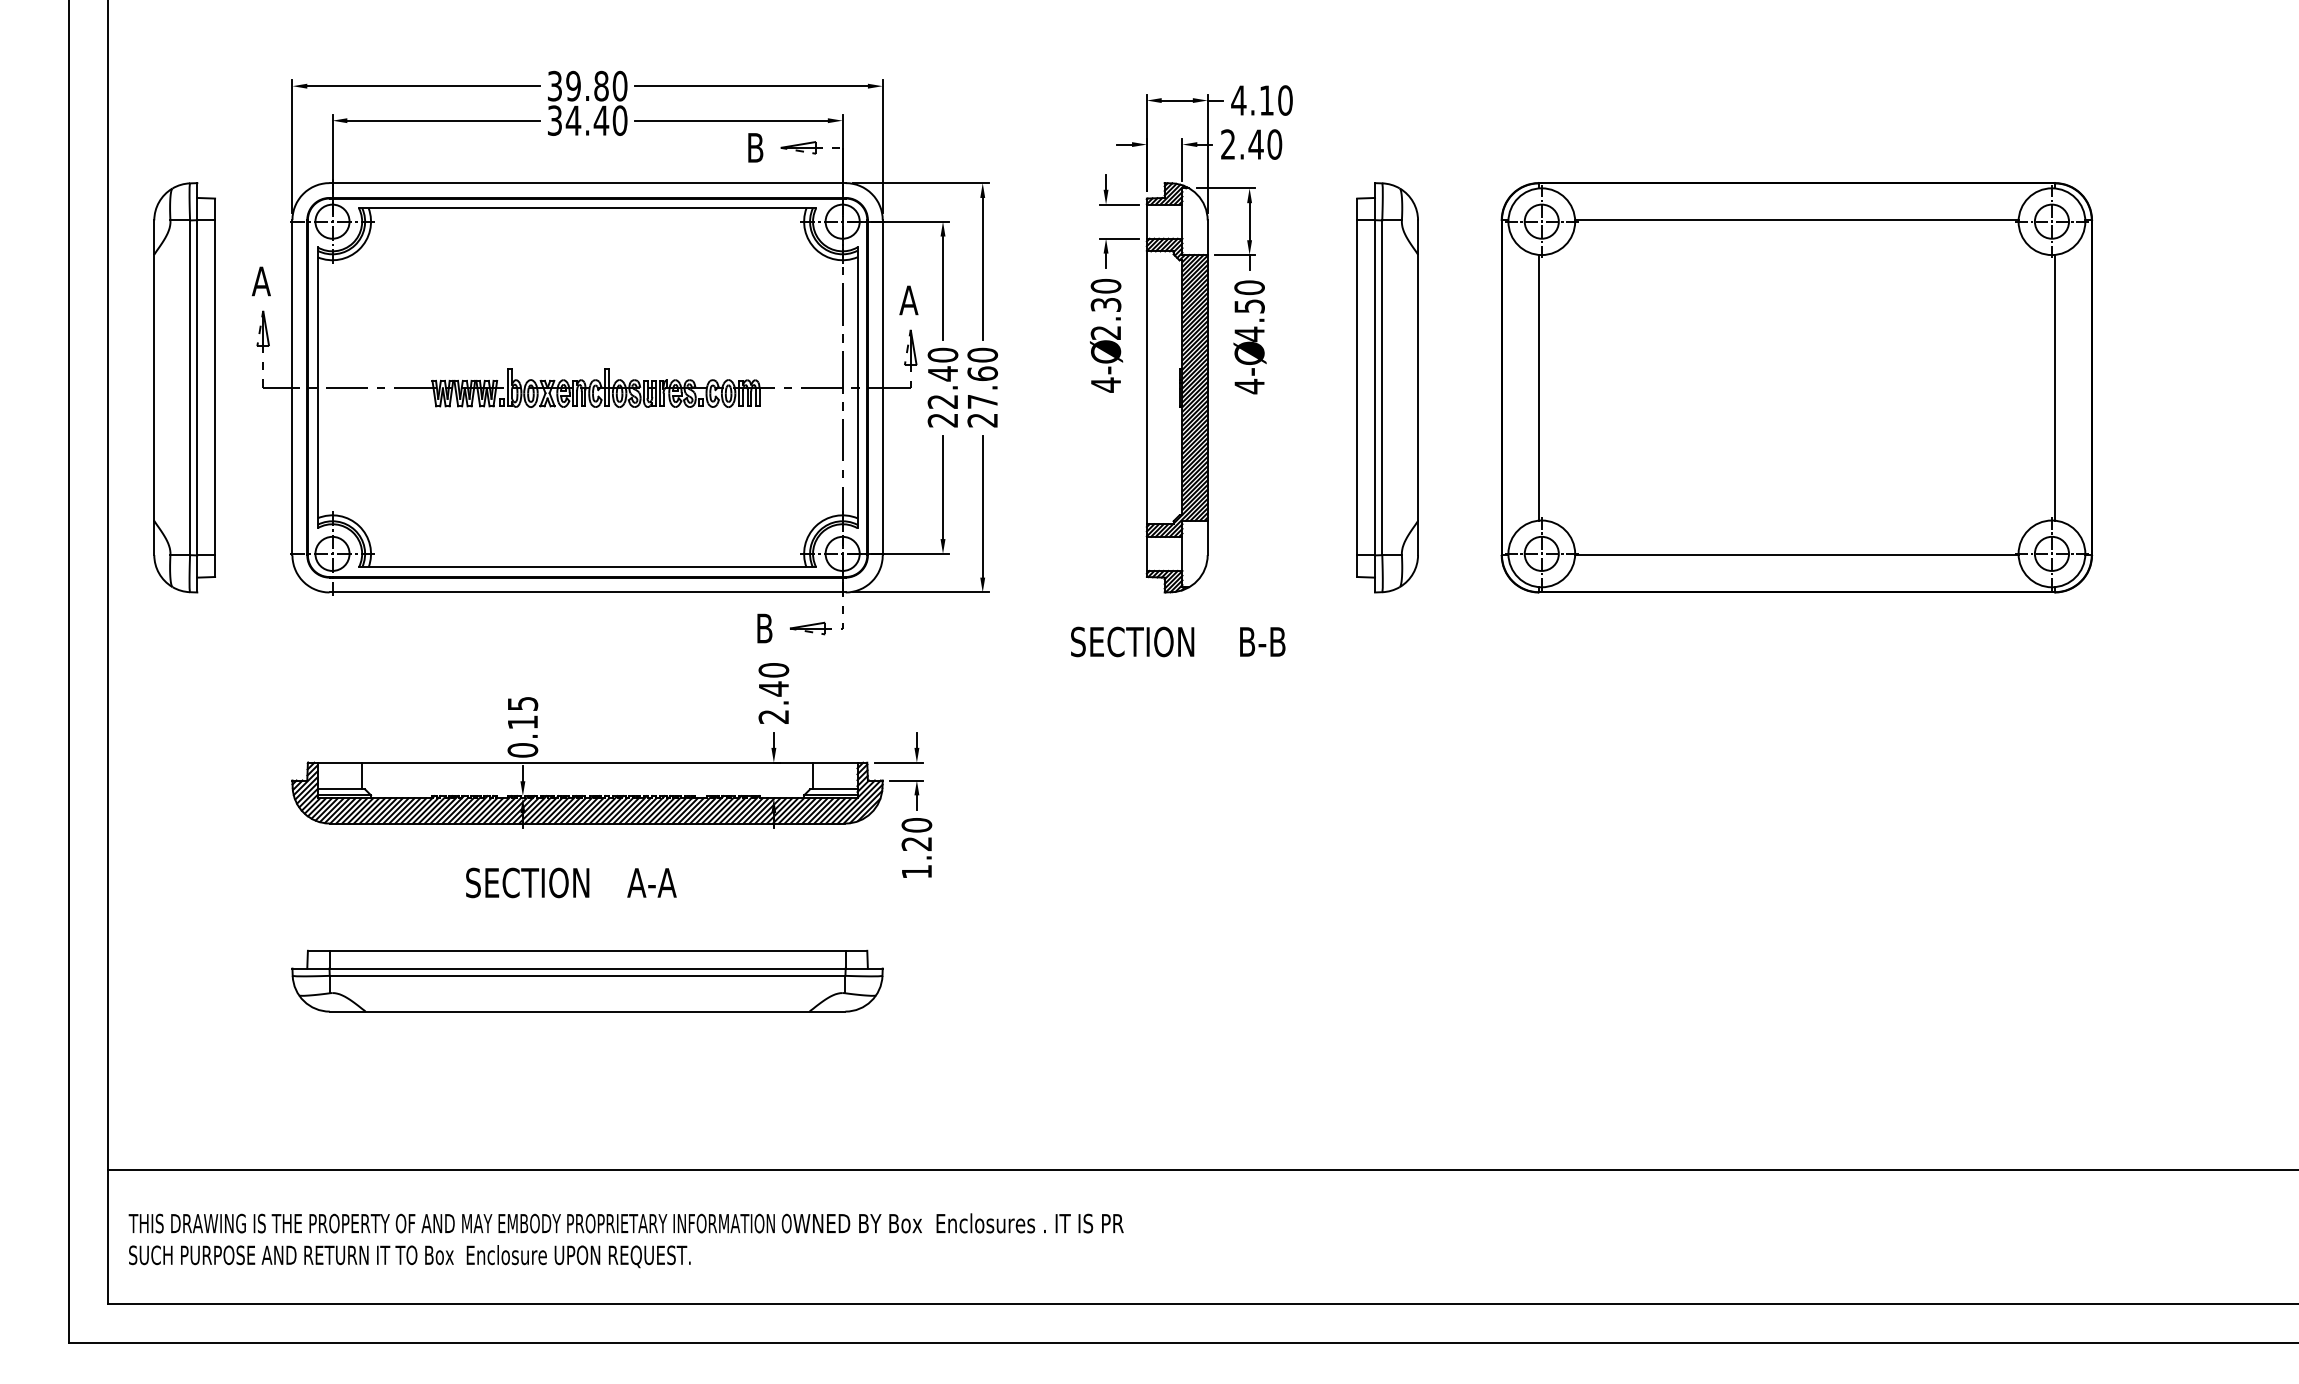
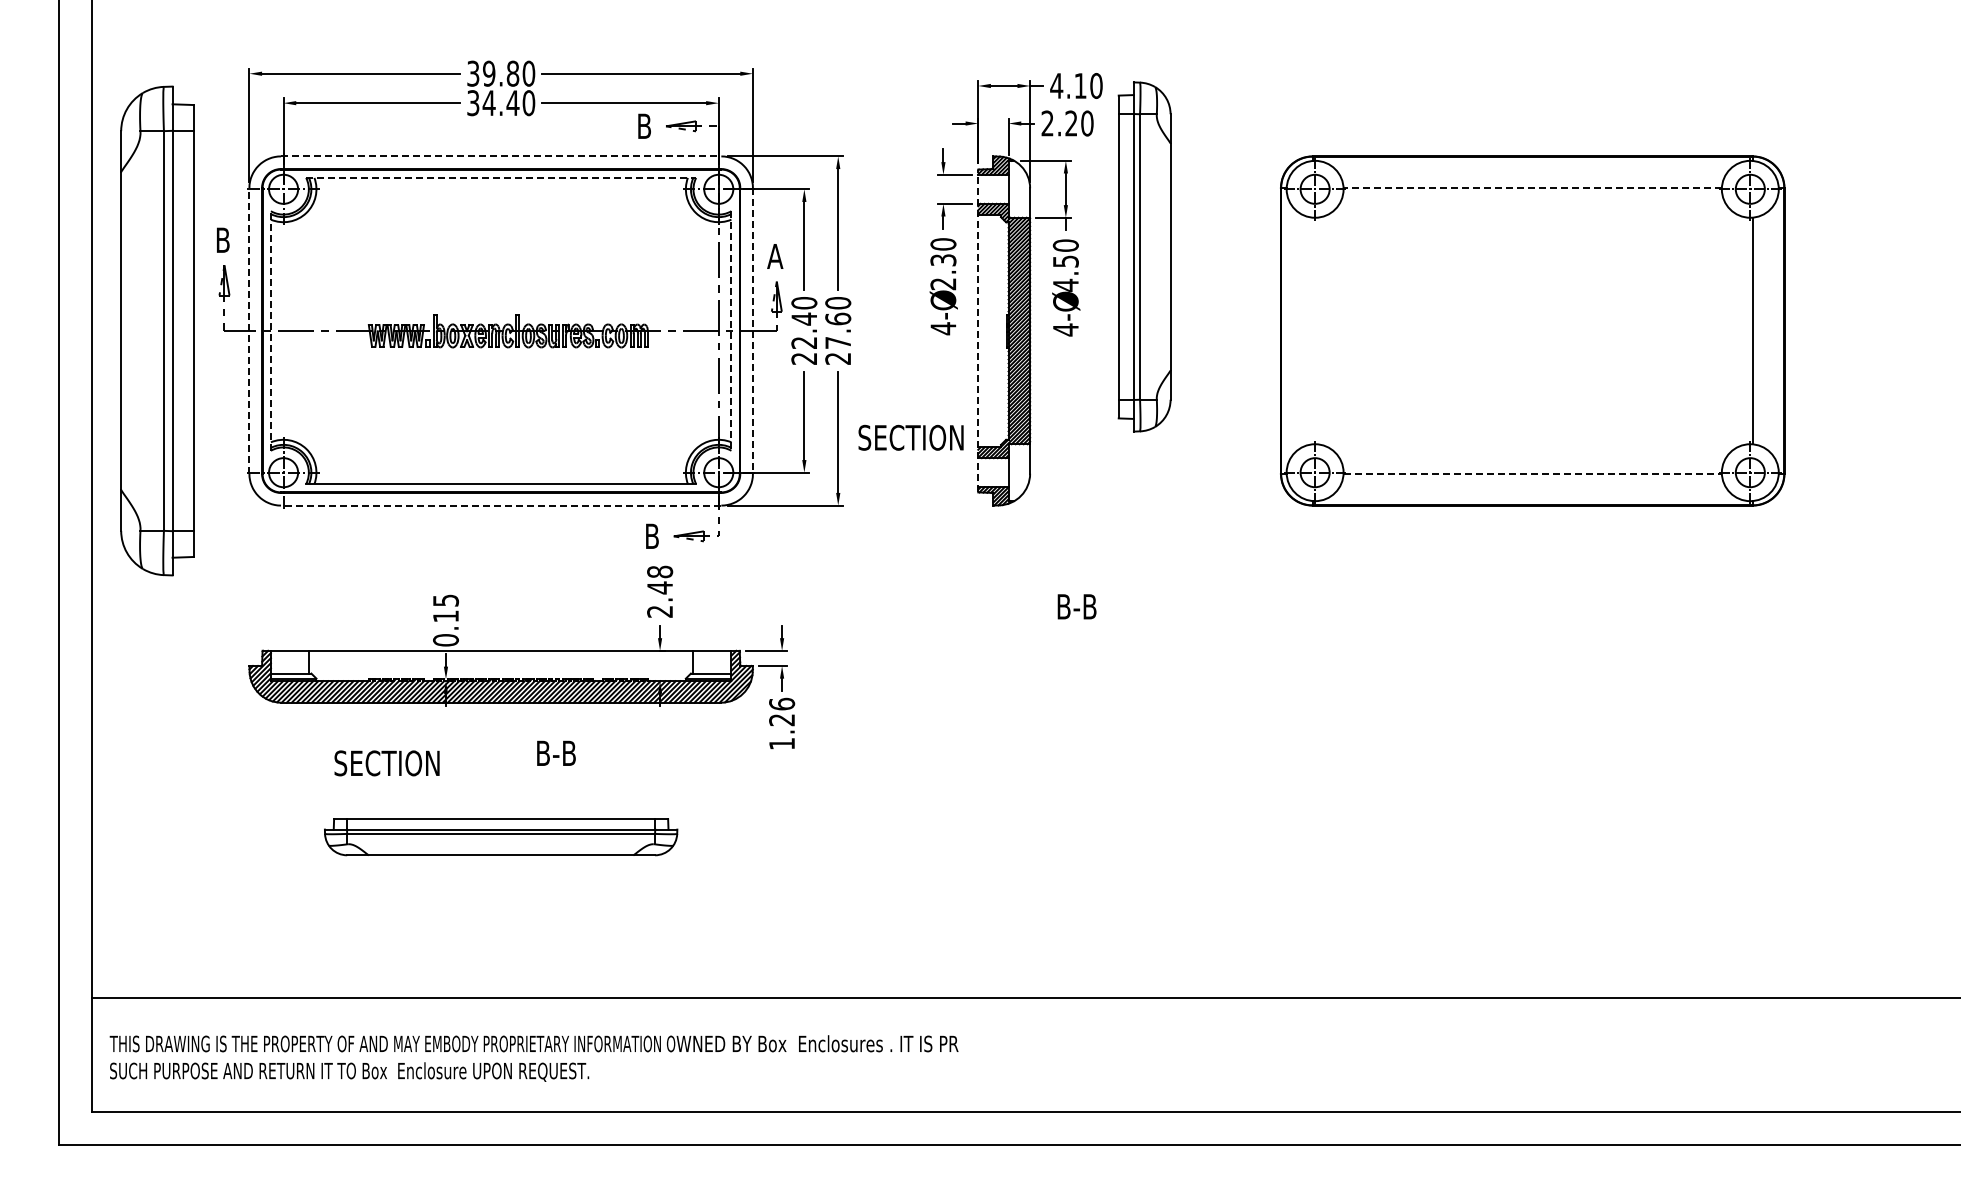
text: (1256, 144) -> (1071, 123), 2.40 -> 2.20
line: (587, 183) -> (501, 156), solid -> dashed
line: (587, 207) -> (501, 177), solid -> dashed
line: (1796, 220) -> (1532, 188), solid -> dashed
text: (260, 280) -> (222, 239), A -> B
part: (184, 387) -> (157, 330), size x1.4
line: (1147, 387) -> (978, 330), solid -> dashed
part: (1387, 387) -> (1144, 256), moved
line: (1538, 387) -> (1312, 330), removed
line: (292, 388) -> (249, 331), solid -> dashed
line: (317, 388) -> (270, 331), solid -> dashed
line: (857, 388) -> (731, 331), solid -> dashed
line: (882, 388) -> (752, 331), solid -> dashed
line: (1797, 554) -> (1533, 473), solid -> dashed
line: (586, 592) -> (500, 505), solid -> dashed
text: (1131, 641) -> (910, 437), moved
text: (1262, 641) -> (1076, 606), moved
text: (773, 669) -> (659, 571), 2.40 -> 2.48
text: (916, 824) -> (781, 703), 1.20 -> 1.26
text: (652, 881) -> (556, 752), A-A -> B-B
text: (527, 883) -> (386, 763), moved
part: (586, 980) -> (500, 836), size x0.7

